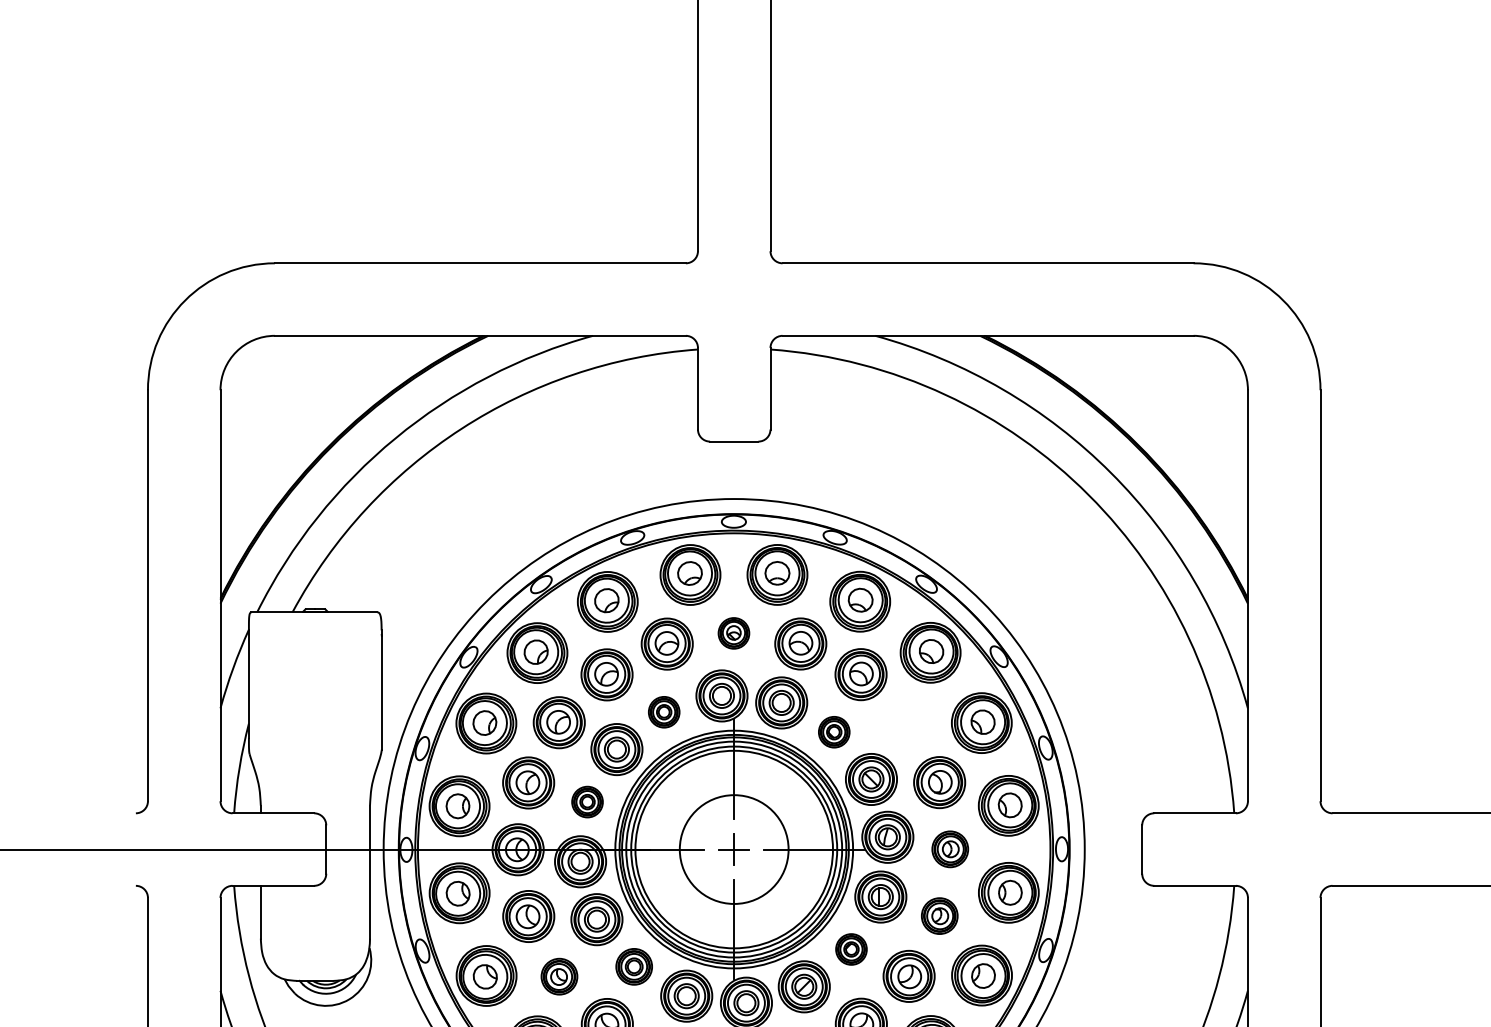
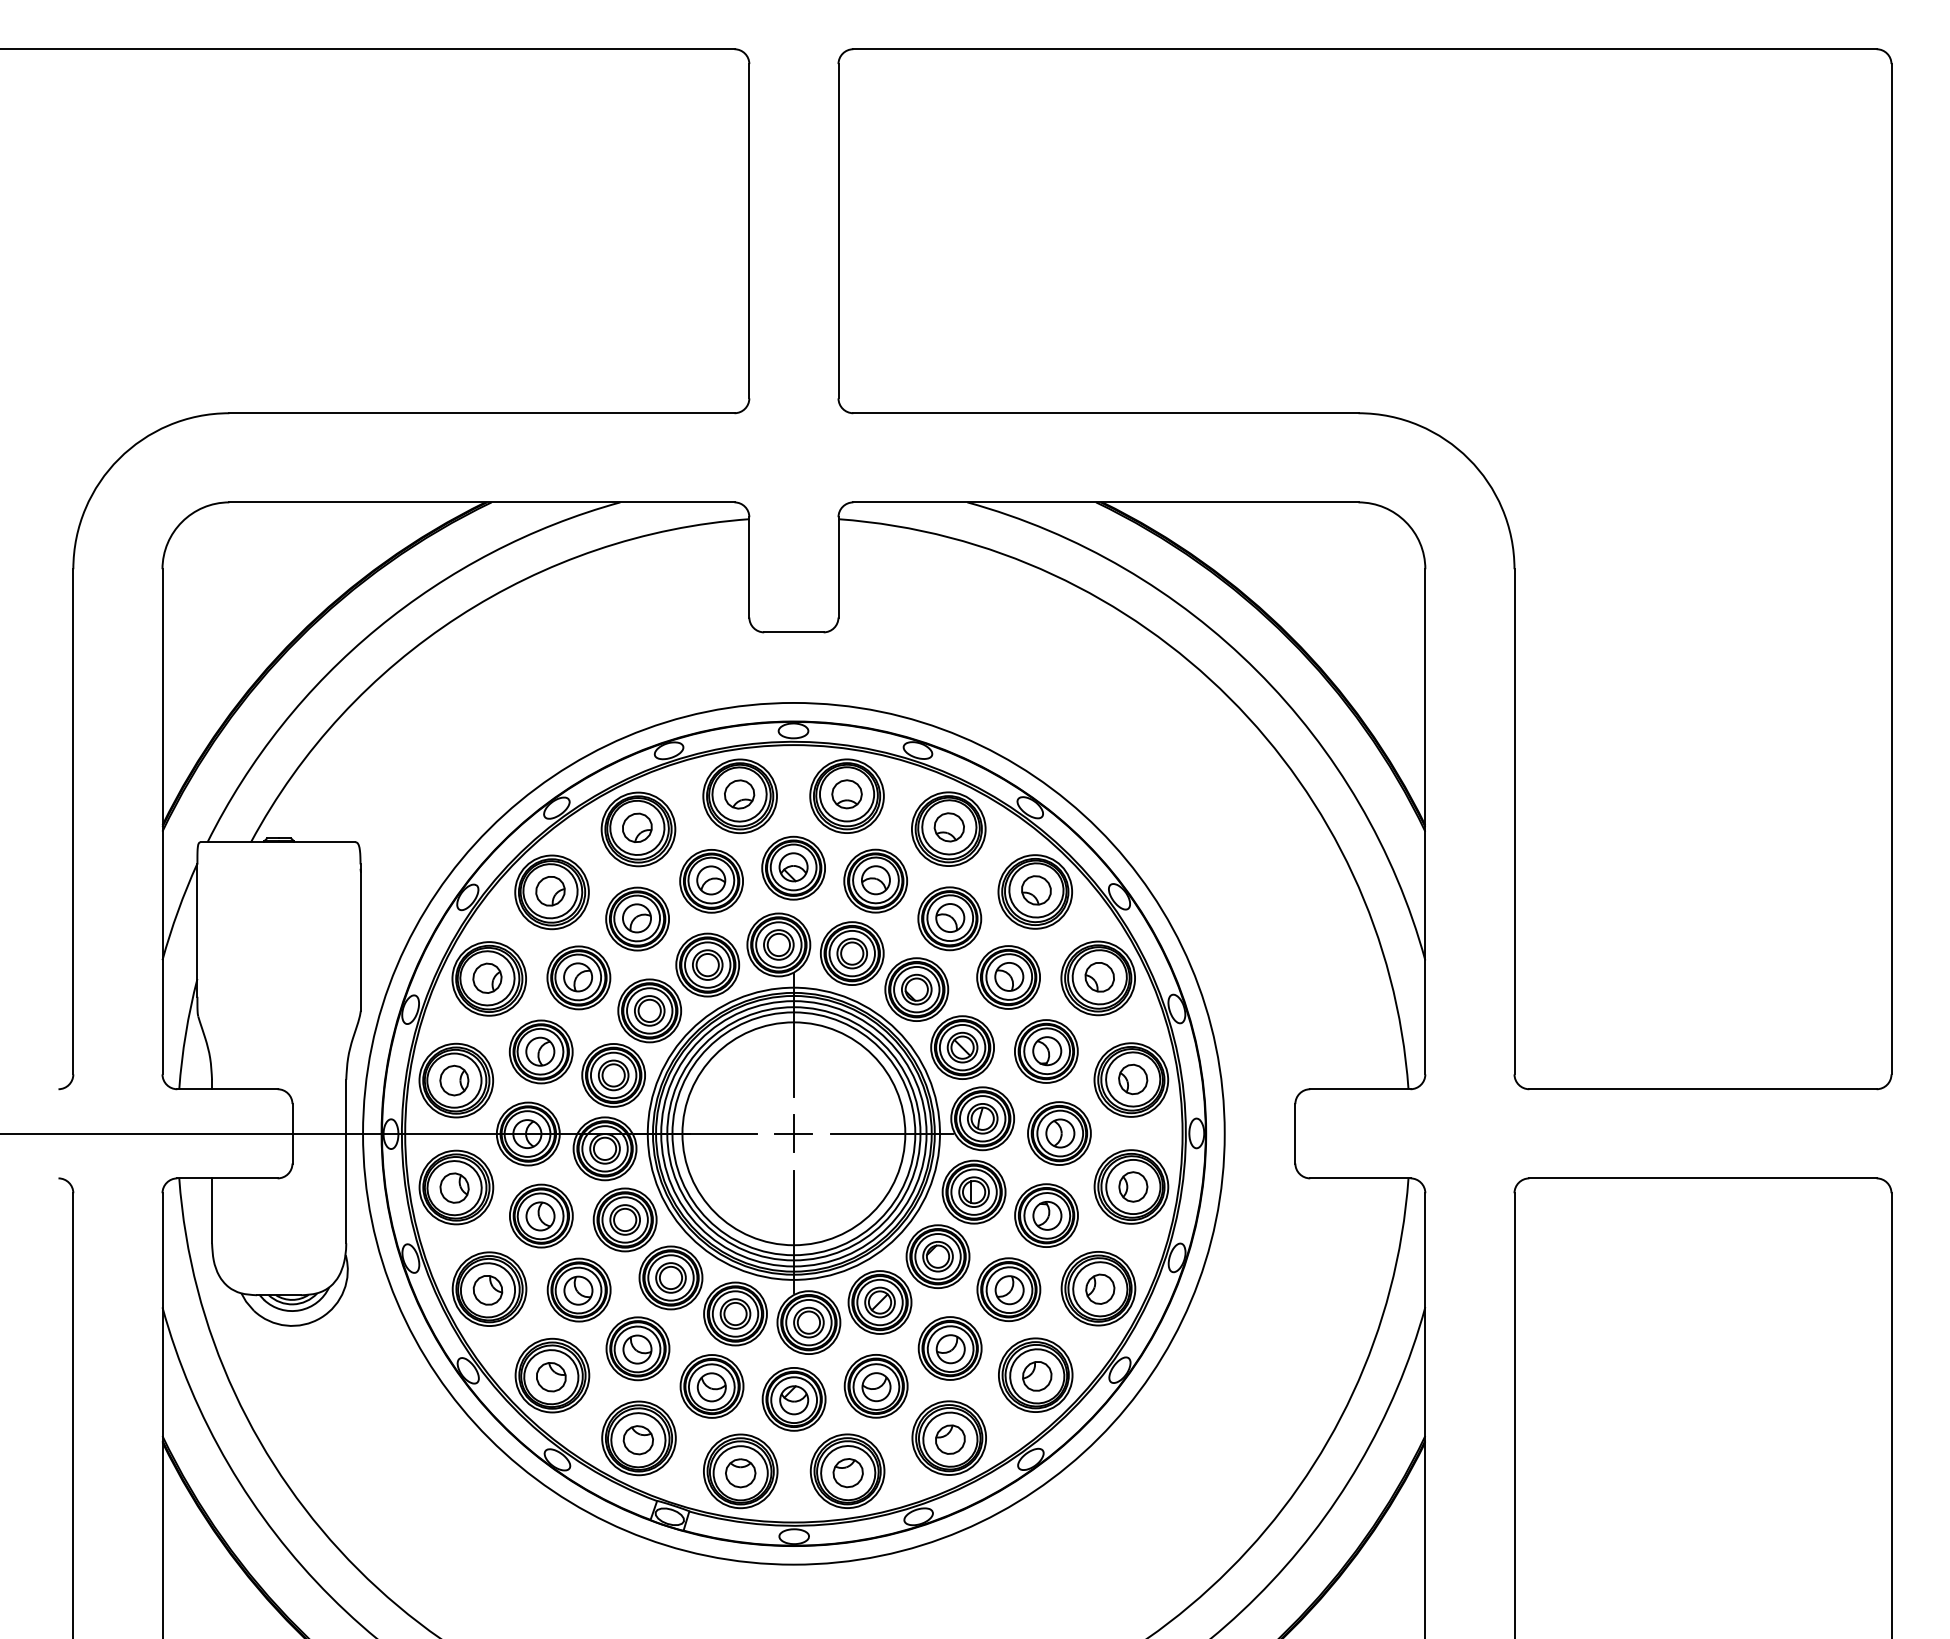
part: (733, 632) -> (793, 867), size x1.67
part: (663, 711) -> (707, 964), size x1.67
part: (908, 722) -> (1008, 977), added
part: (833, 732) -> (916, 989), size x1.67
part: (587, 802) -> (613, 1075), size x1.67
circle: (733, 849) -> (793, 1133), size x1.67
part: (950, 849) -> (1059, 1133), size x1.43
part: (939, 916) -> (1046, 1215), size x1.43
part: (851, 949) -> (937, 1256), size x1.67
part: (633, 966) -> (670, 1277), size x1.43
part: (558, 976) -> (578, 1289), size x1.43

